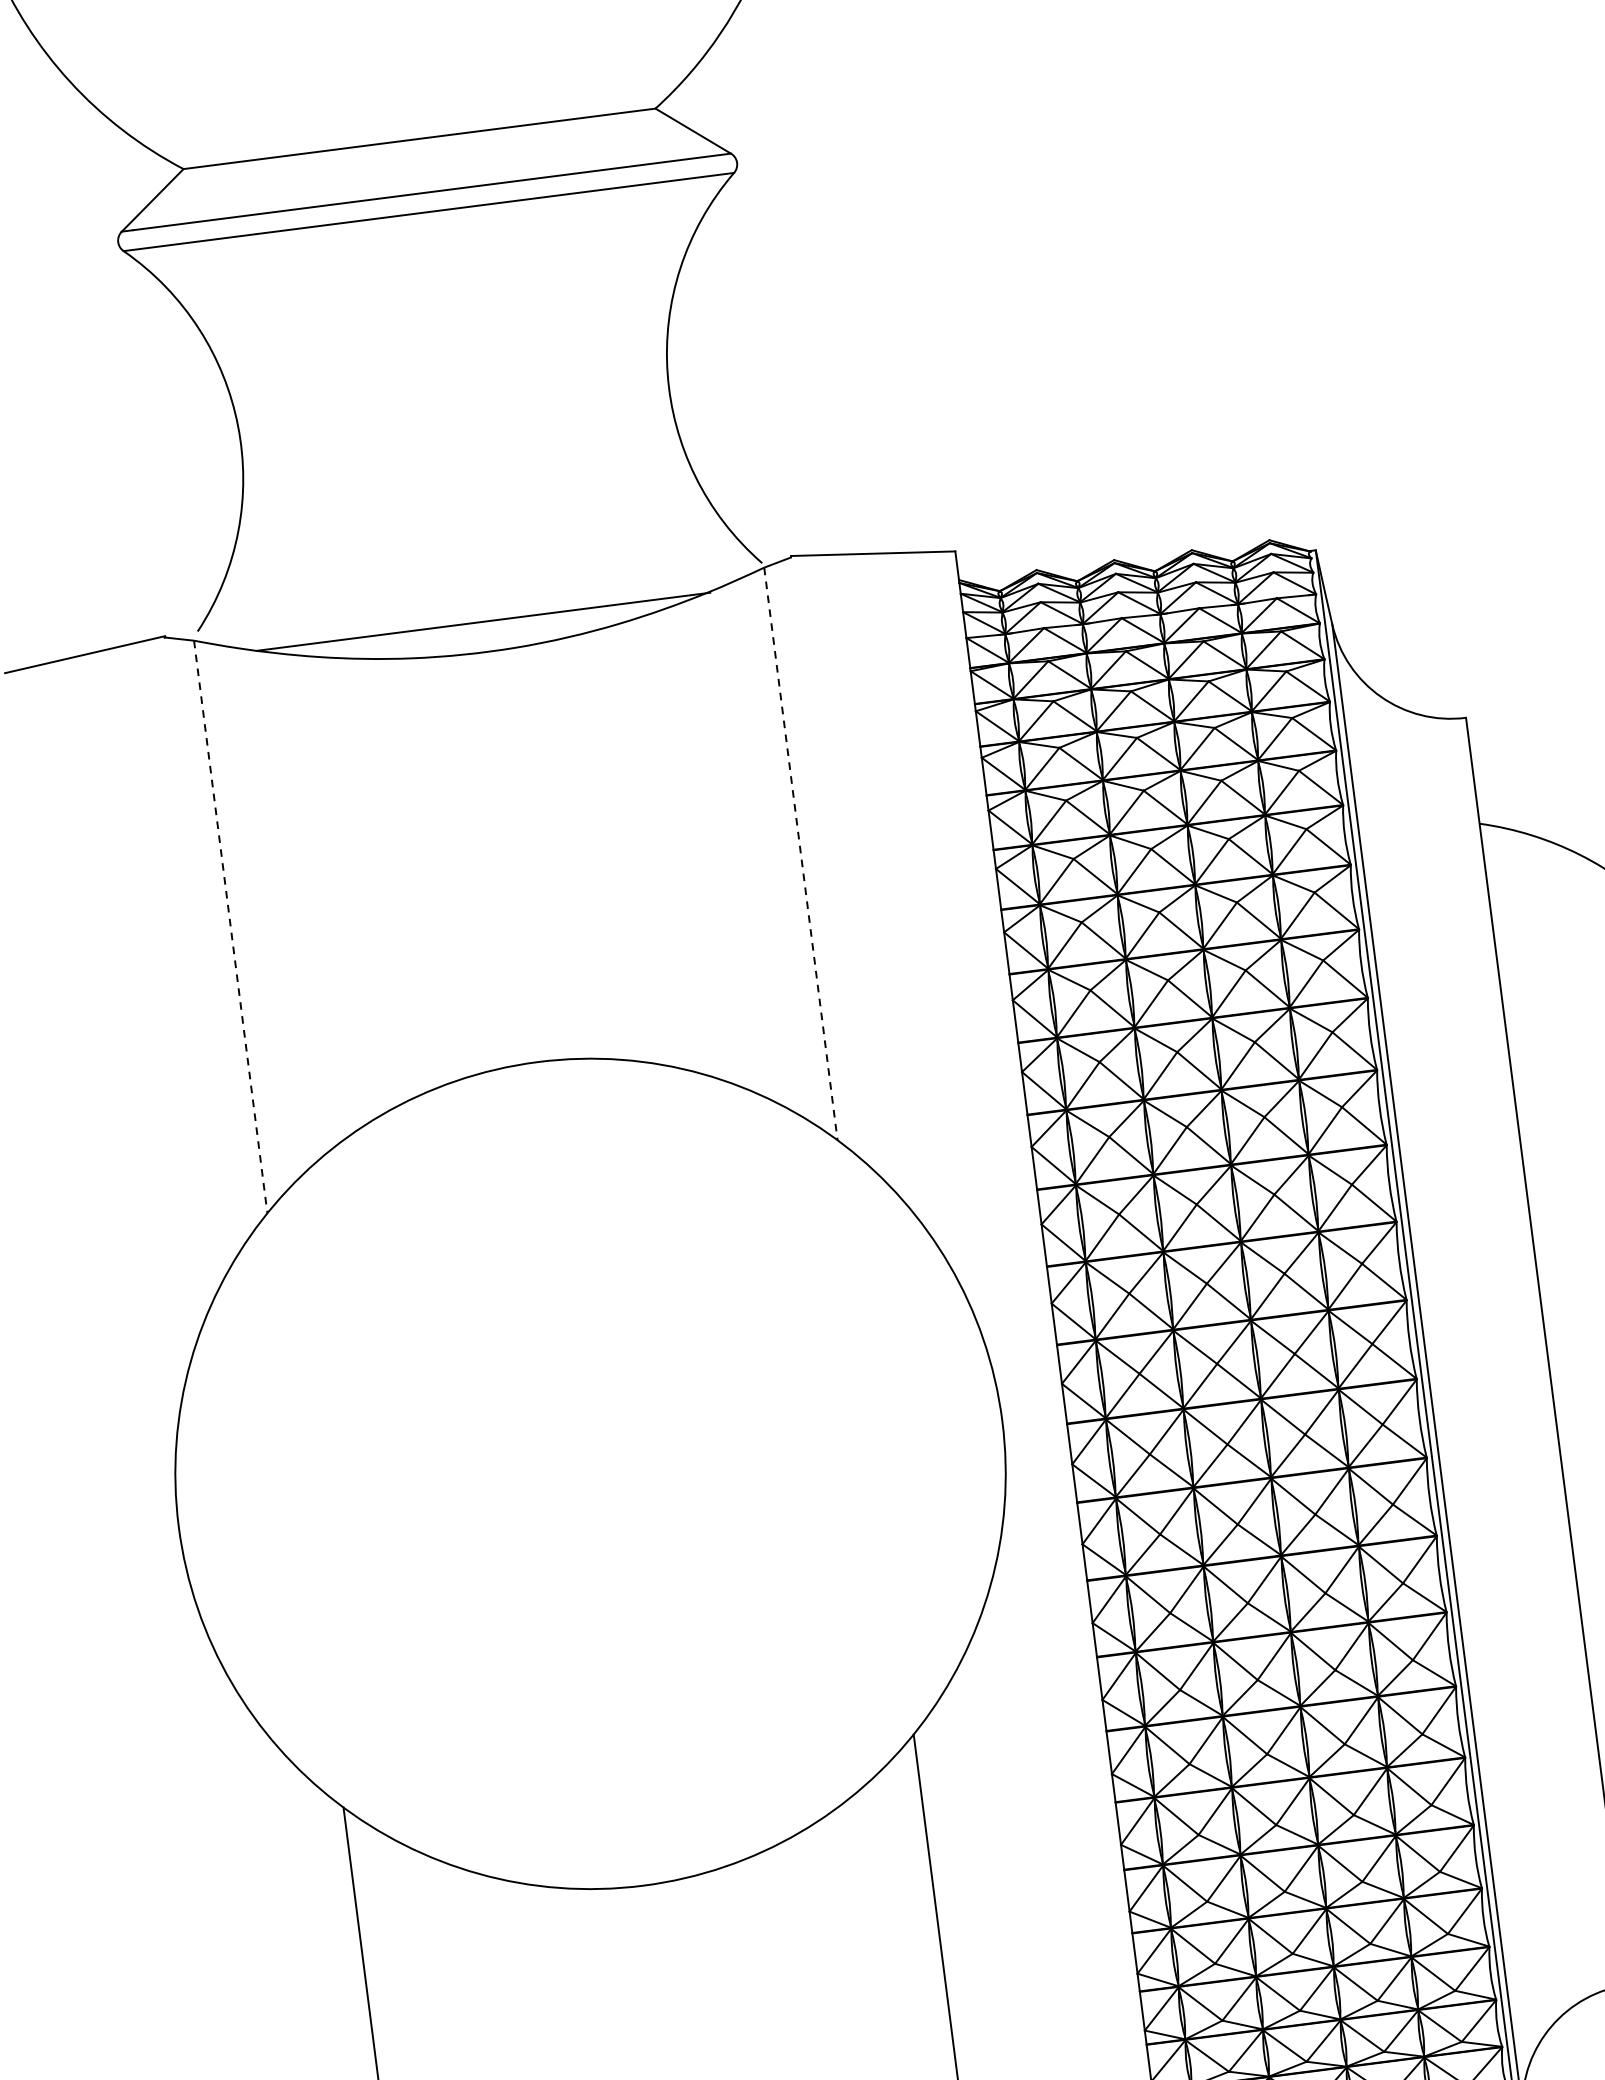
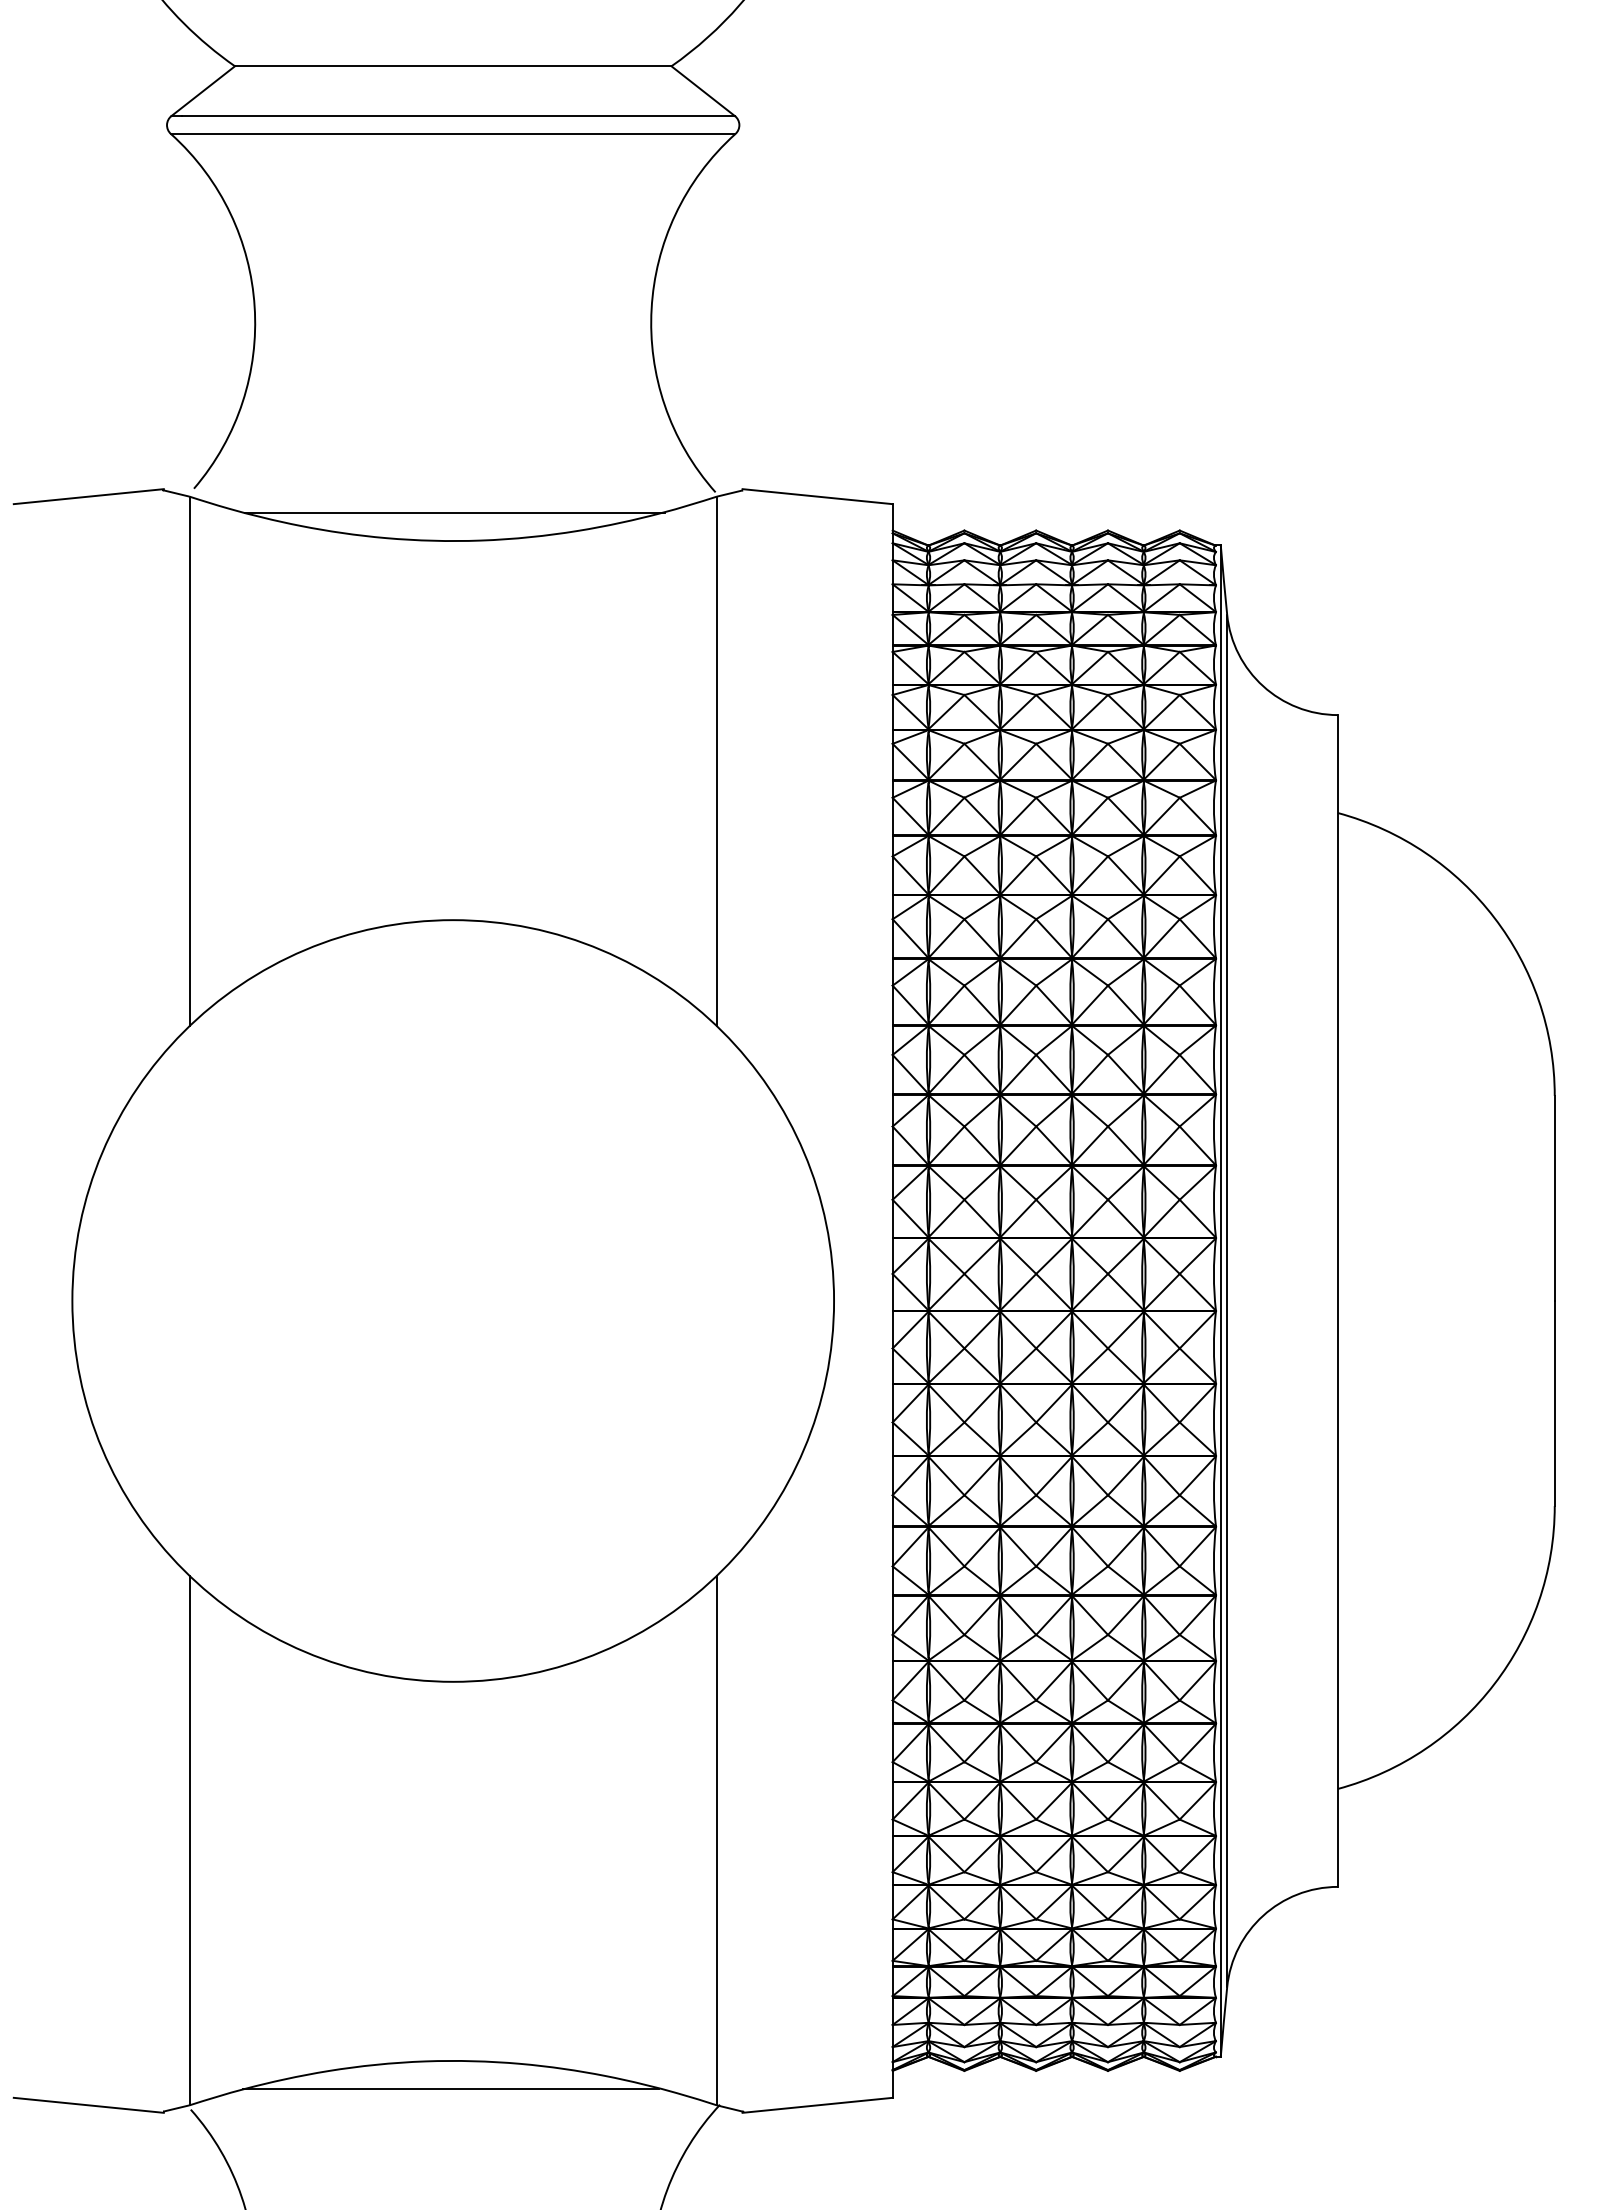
line: (800, 854) -> (716, 761), dashed -> solid
line: (230, 927) -> (189, 761), dashed -> solid

